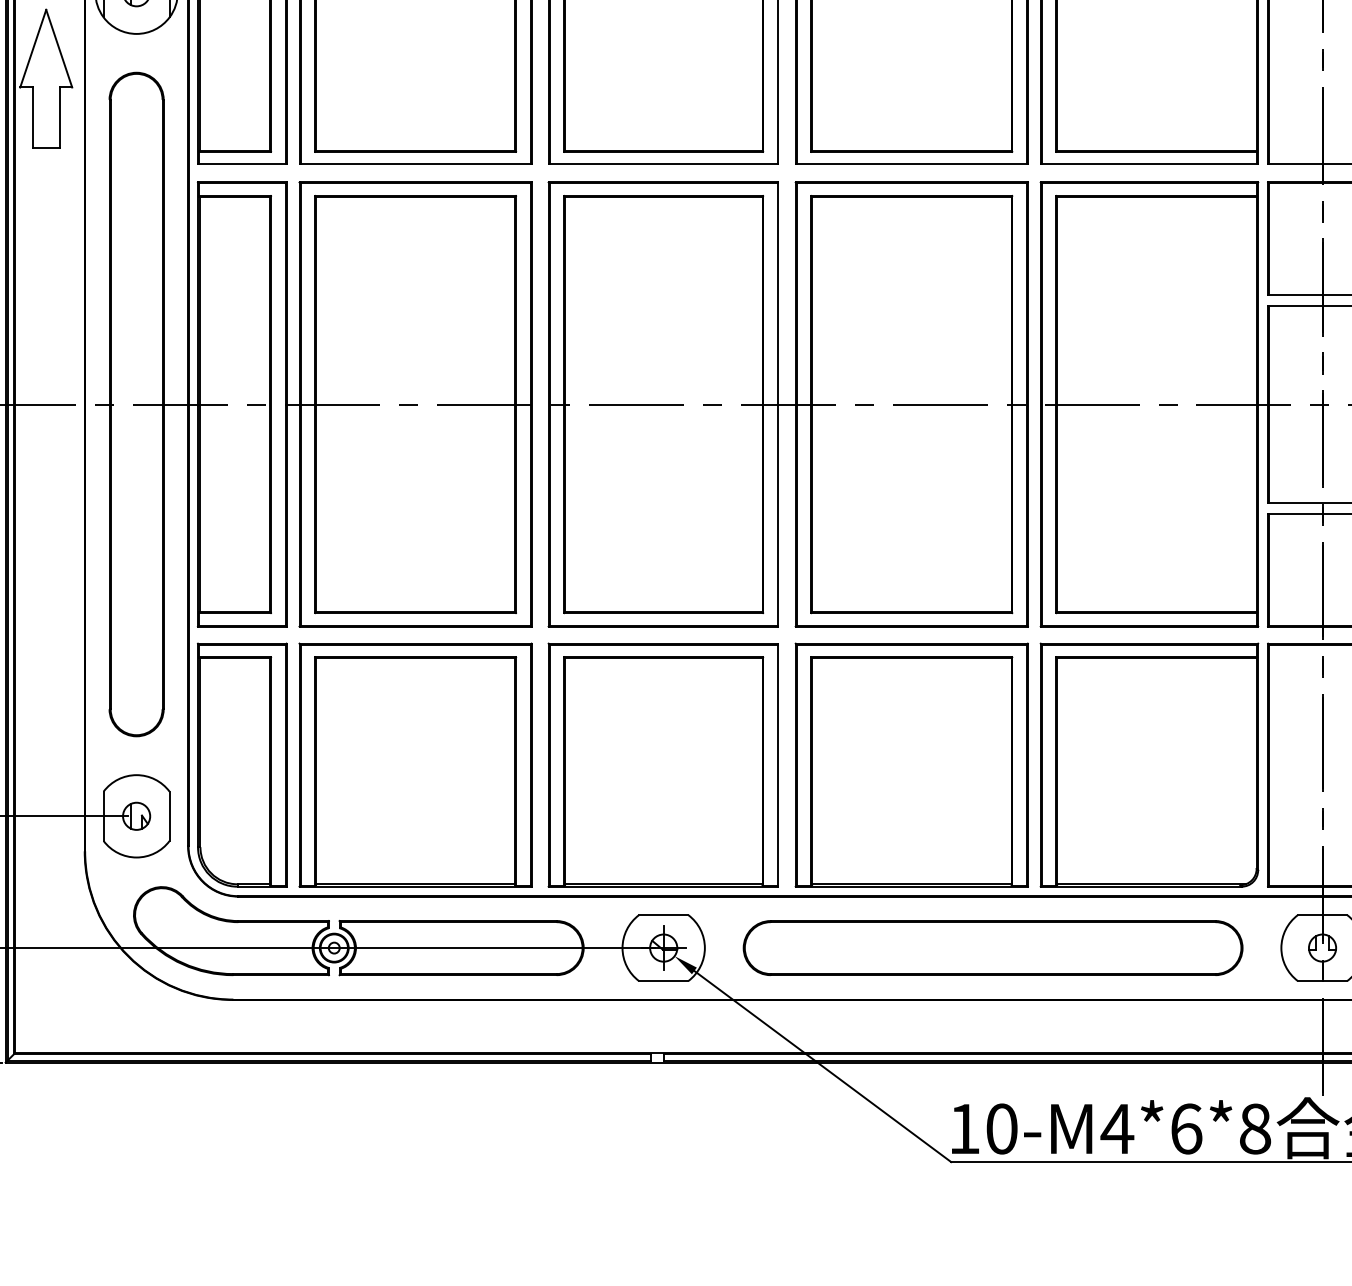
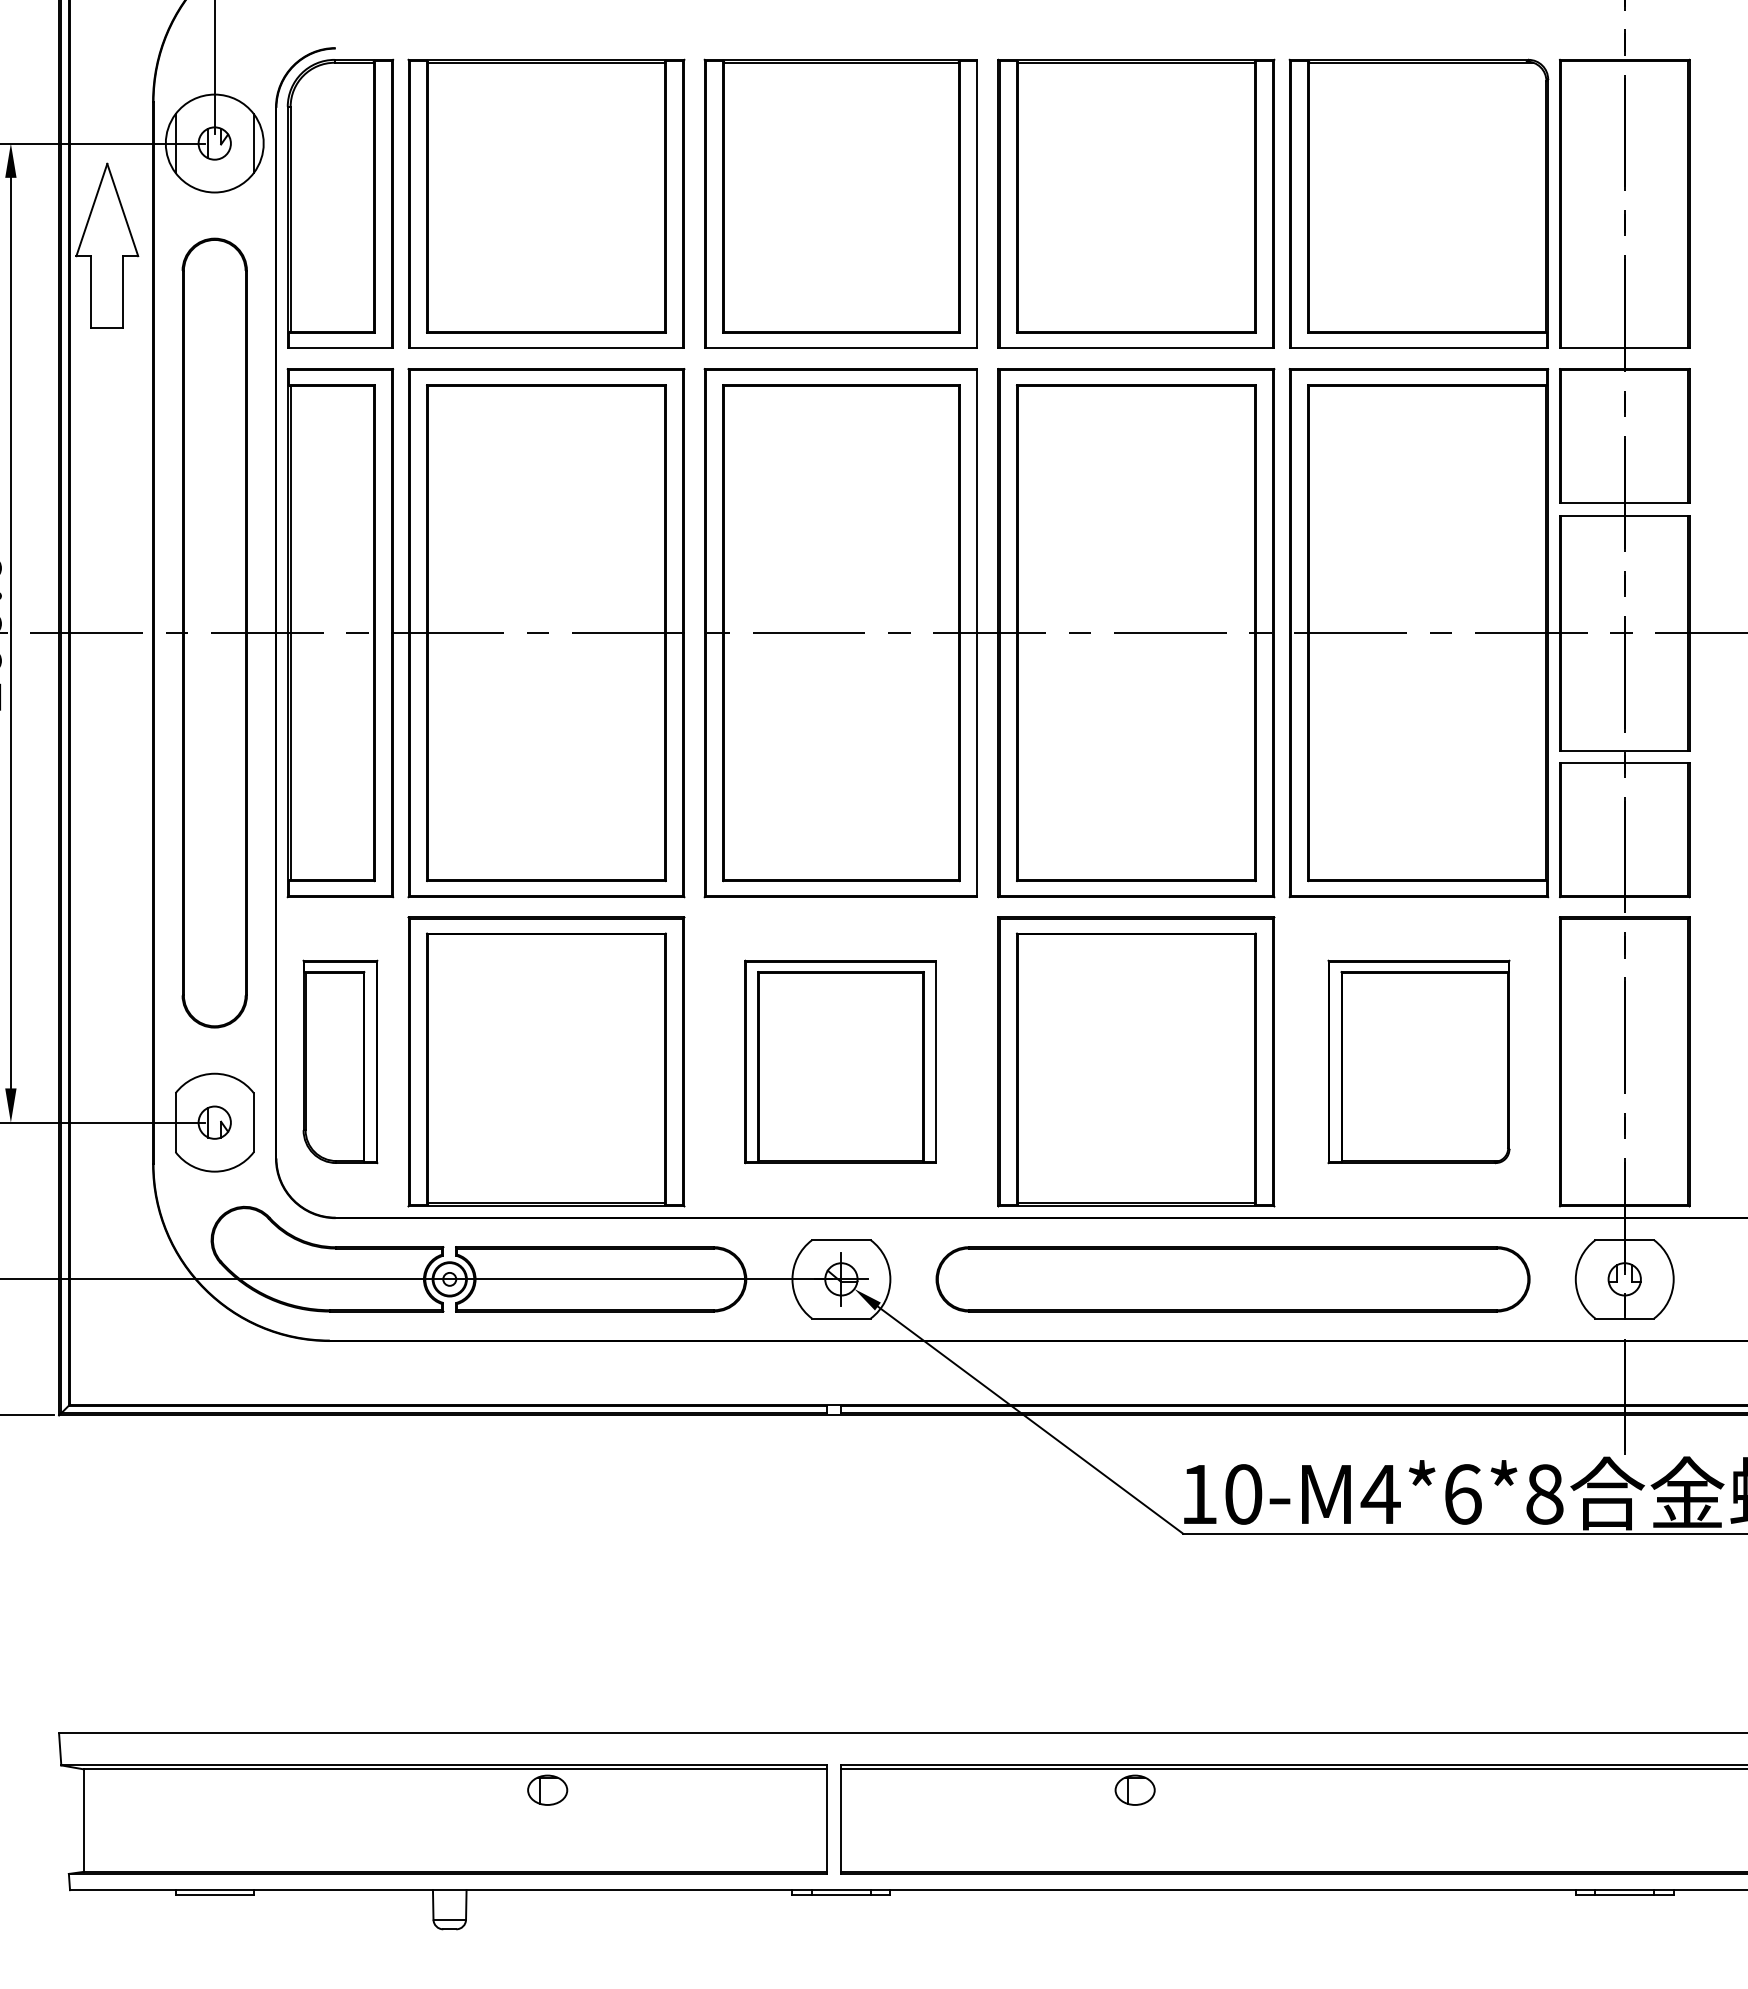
part: (242, 764) -> (340, 1061), size x0.7
part: (662, 764) -> (840, 1061), size x0.7
part: (1149, 764) -> (1418, 1061), size x0.7

